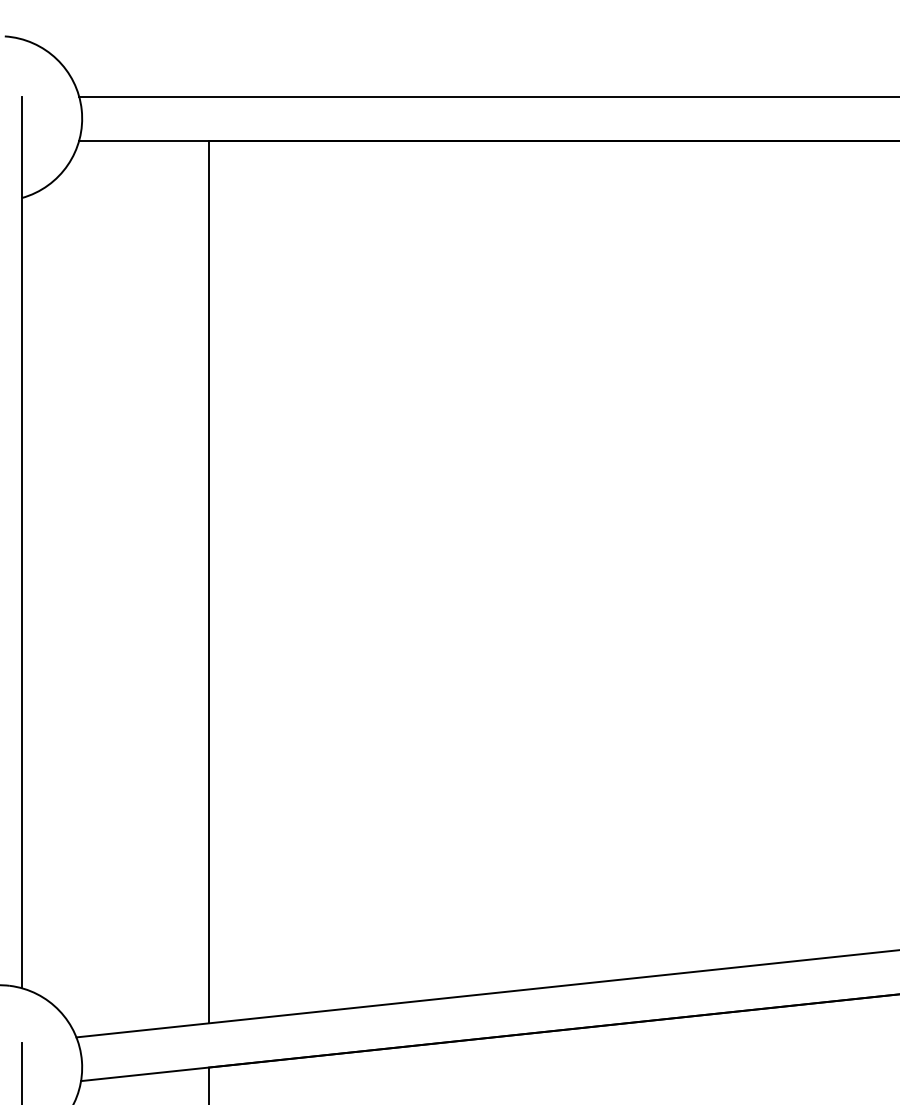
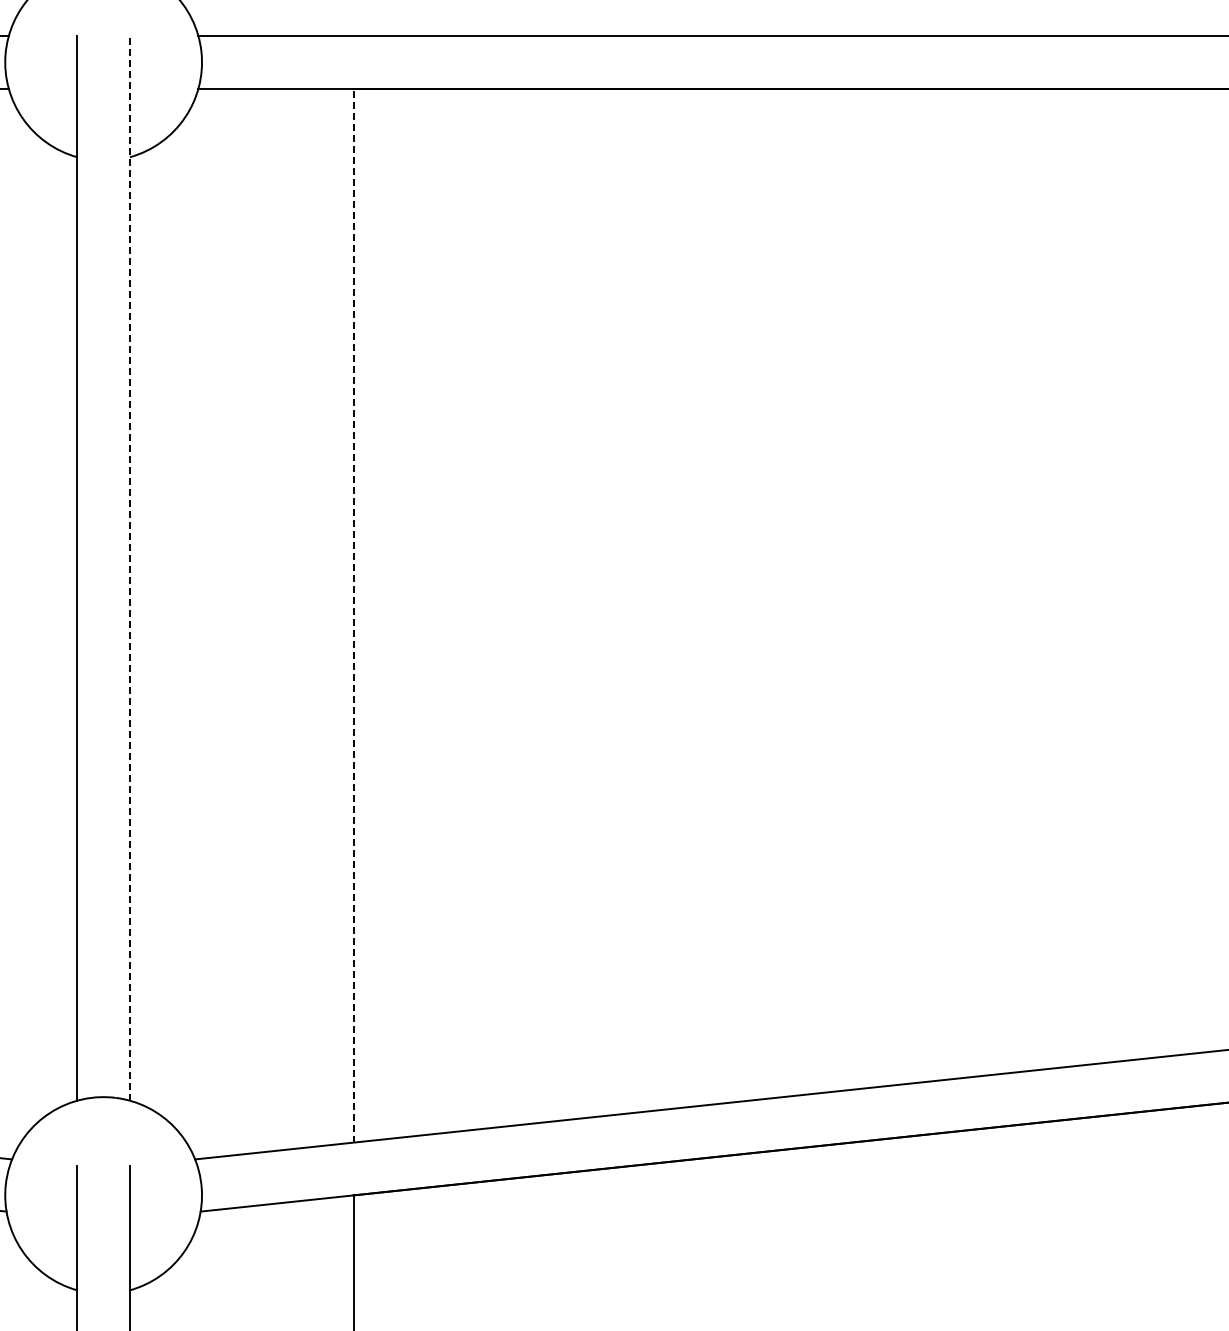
line: (21, 541) -> (129, 567), solid -> dashed
line: (209, 581) -> (353, 615), solid -> dashed

